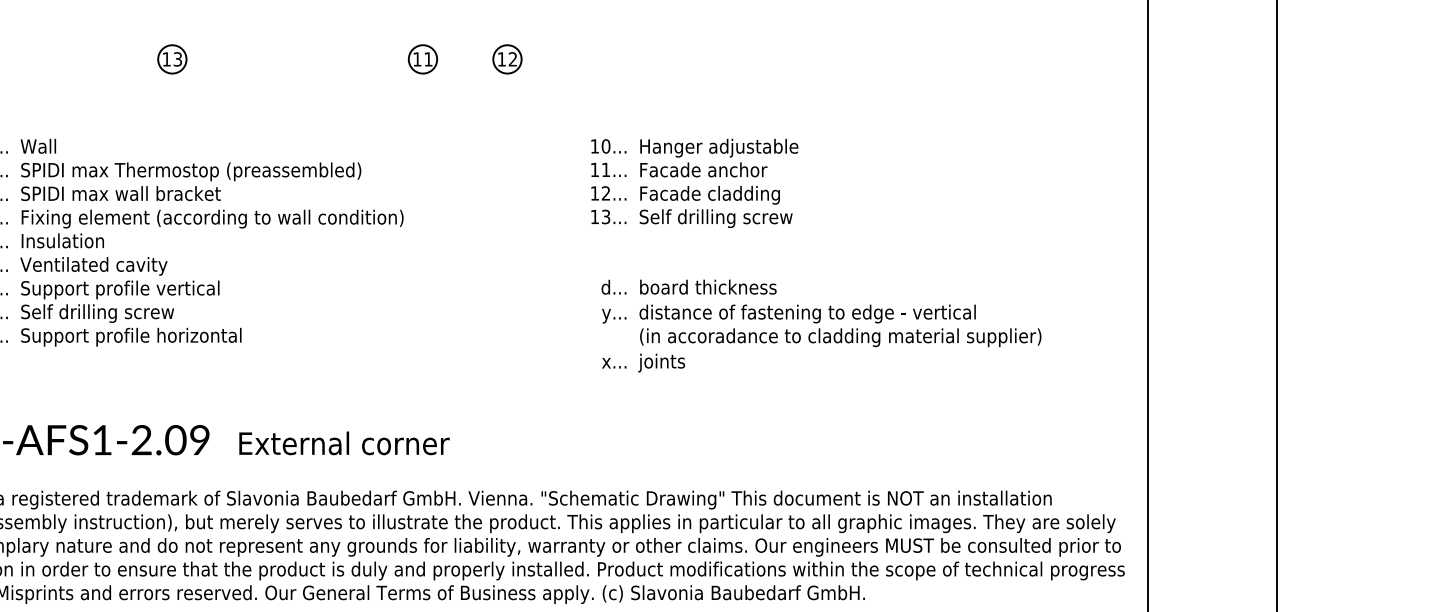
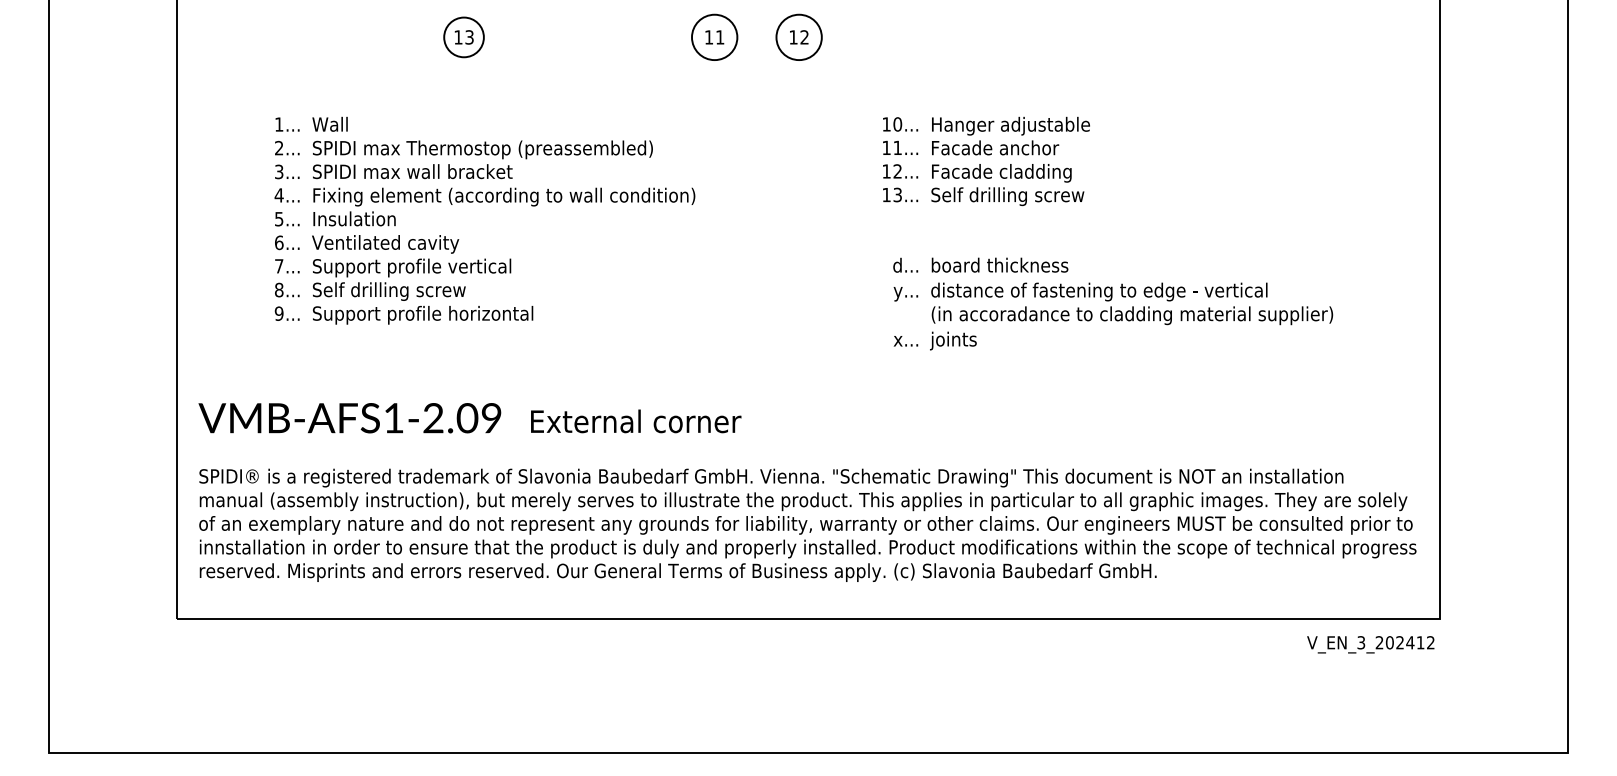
circle: (171, 59) -> (463, 37), size x1.4
circle: (422, 59) -> (714, 37), size x1.6
circle: (506, 59) -> (798, 37), size x1.6

